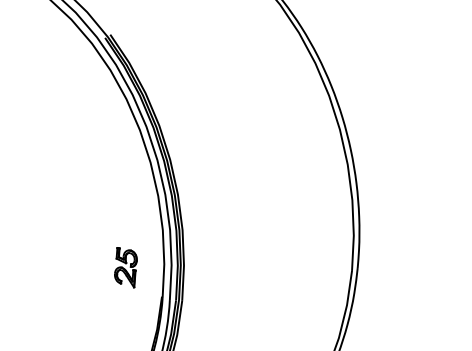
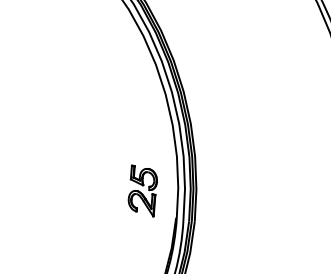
part: (125, 267) -> (142, 191), size x1.4

